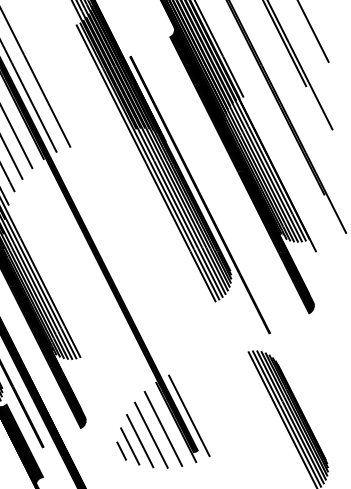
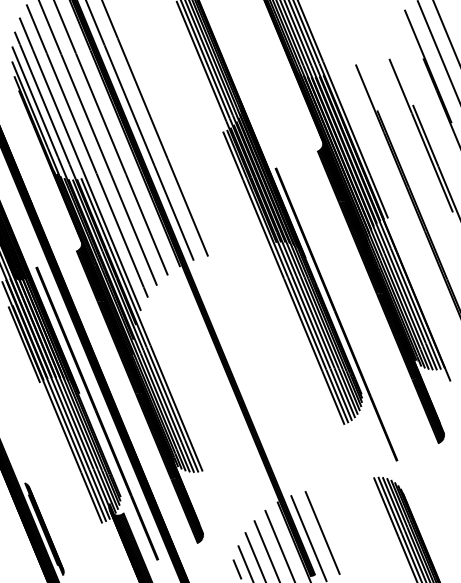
line: (202, 408) -> (322, 532), added

